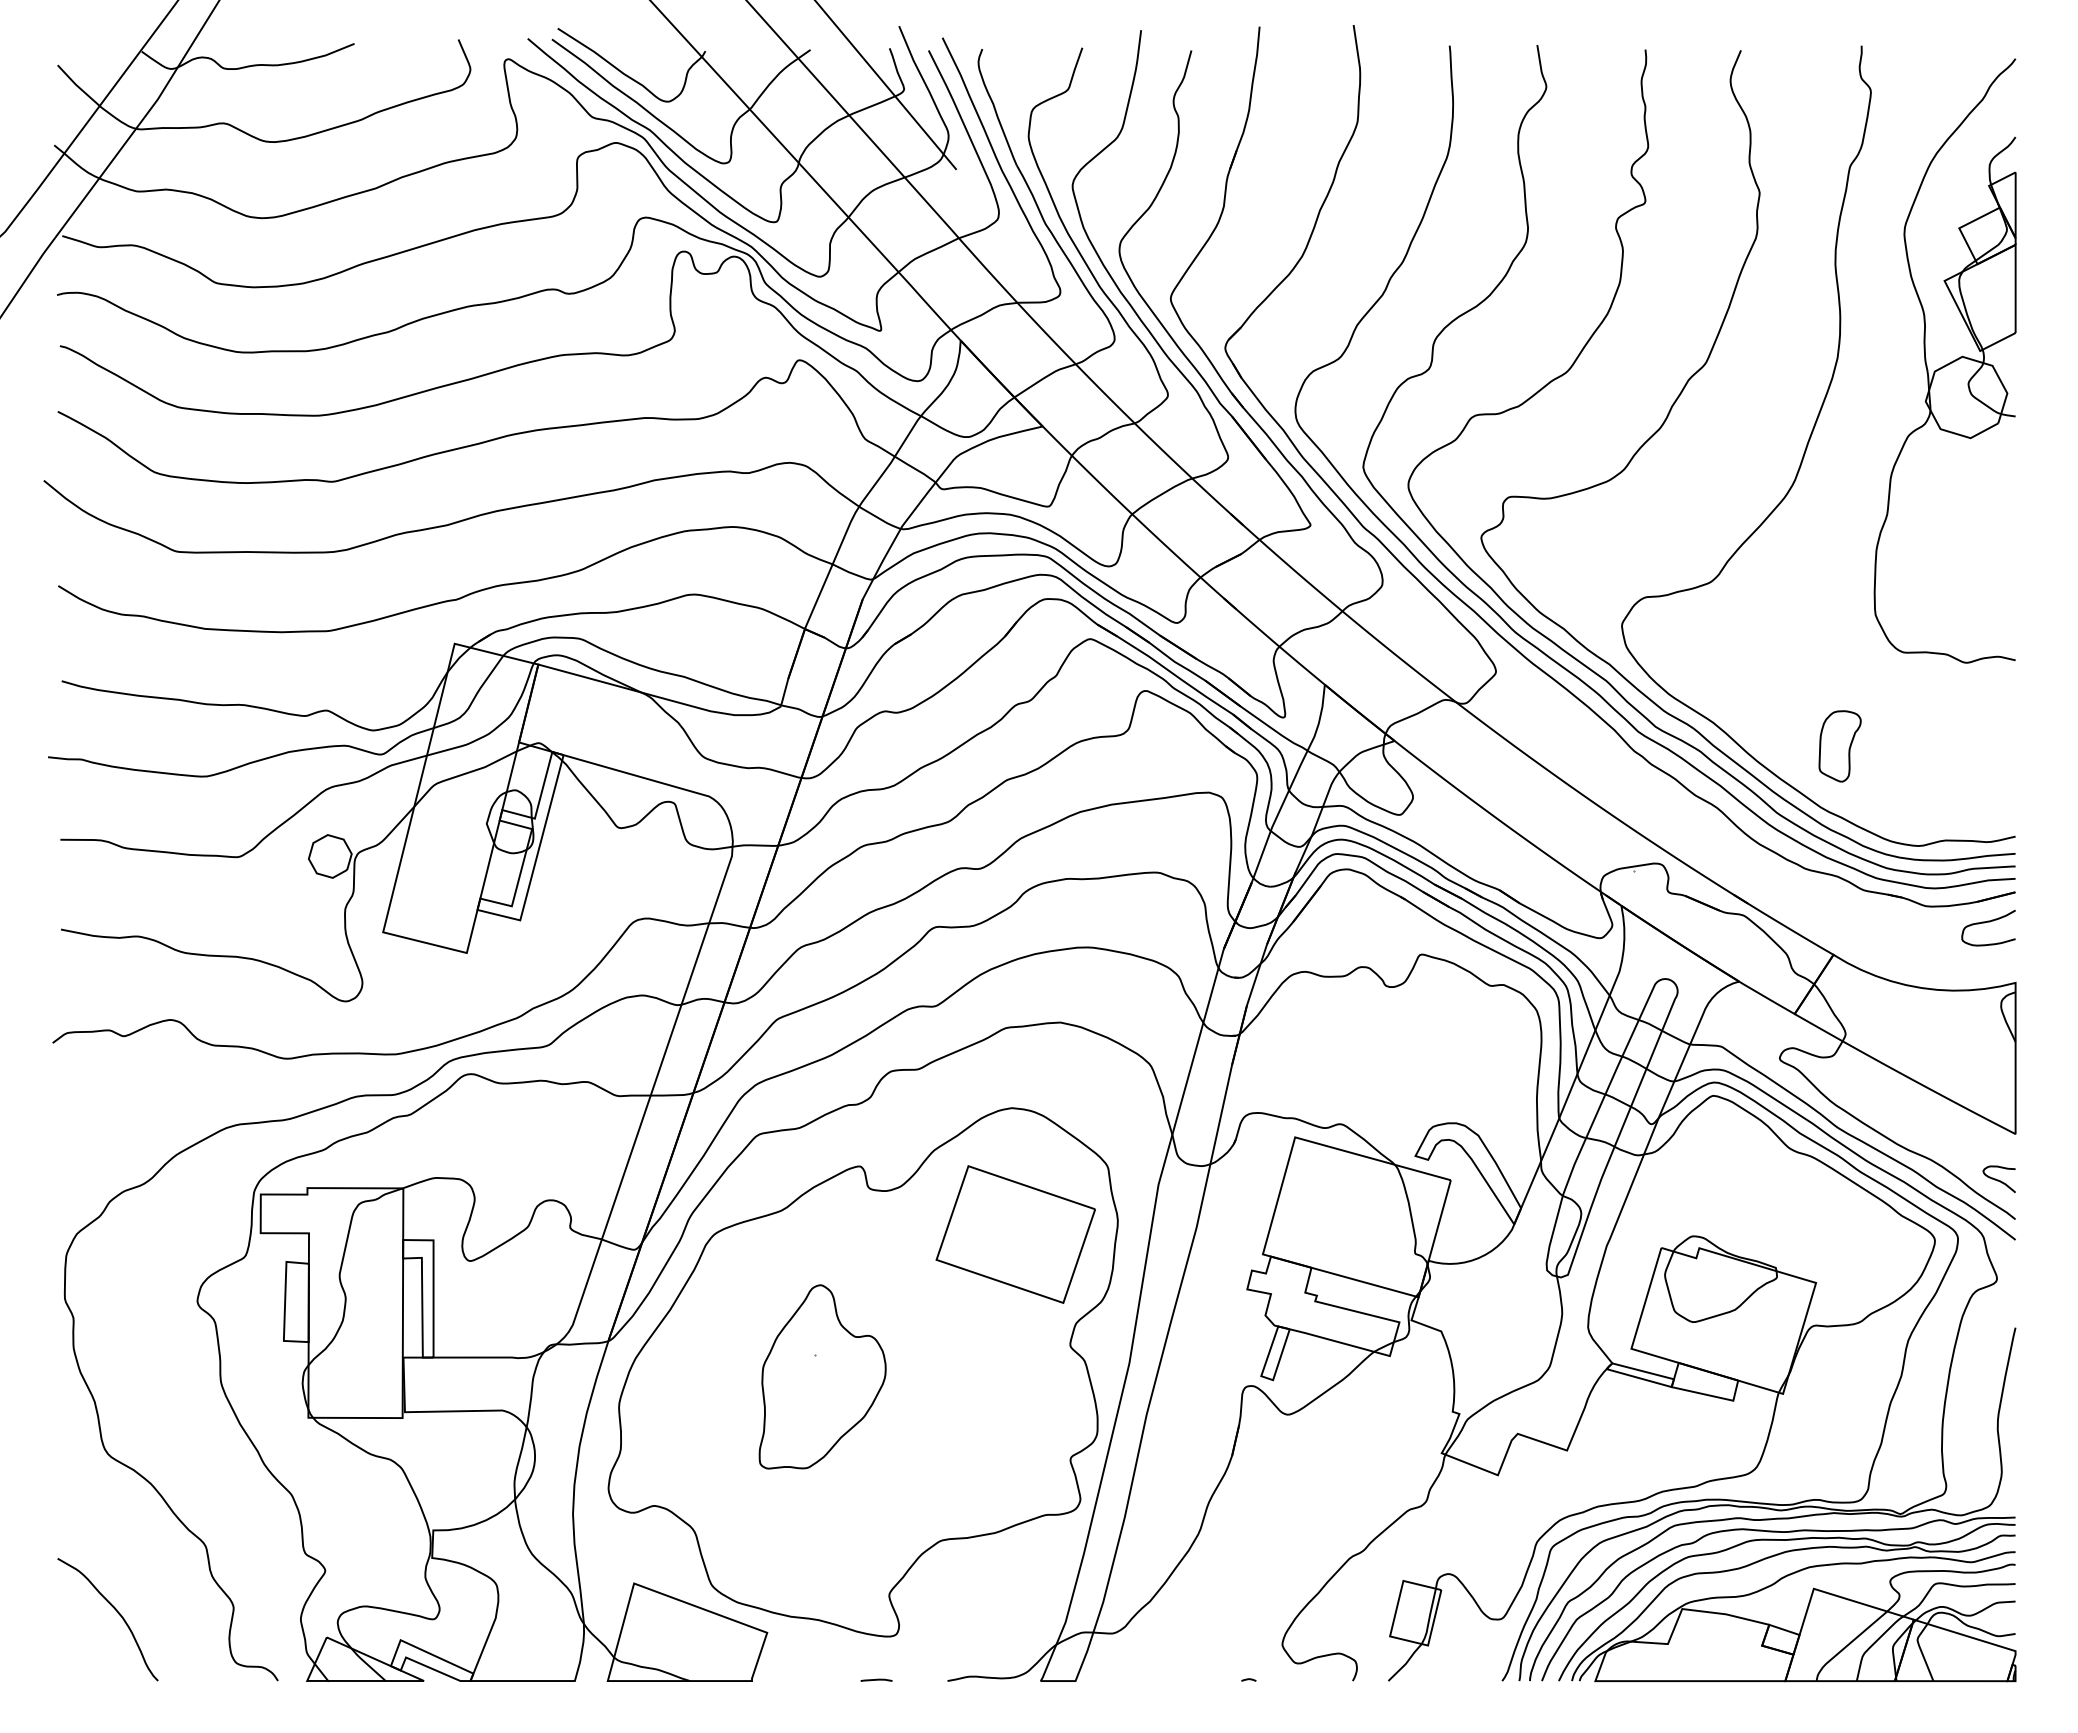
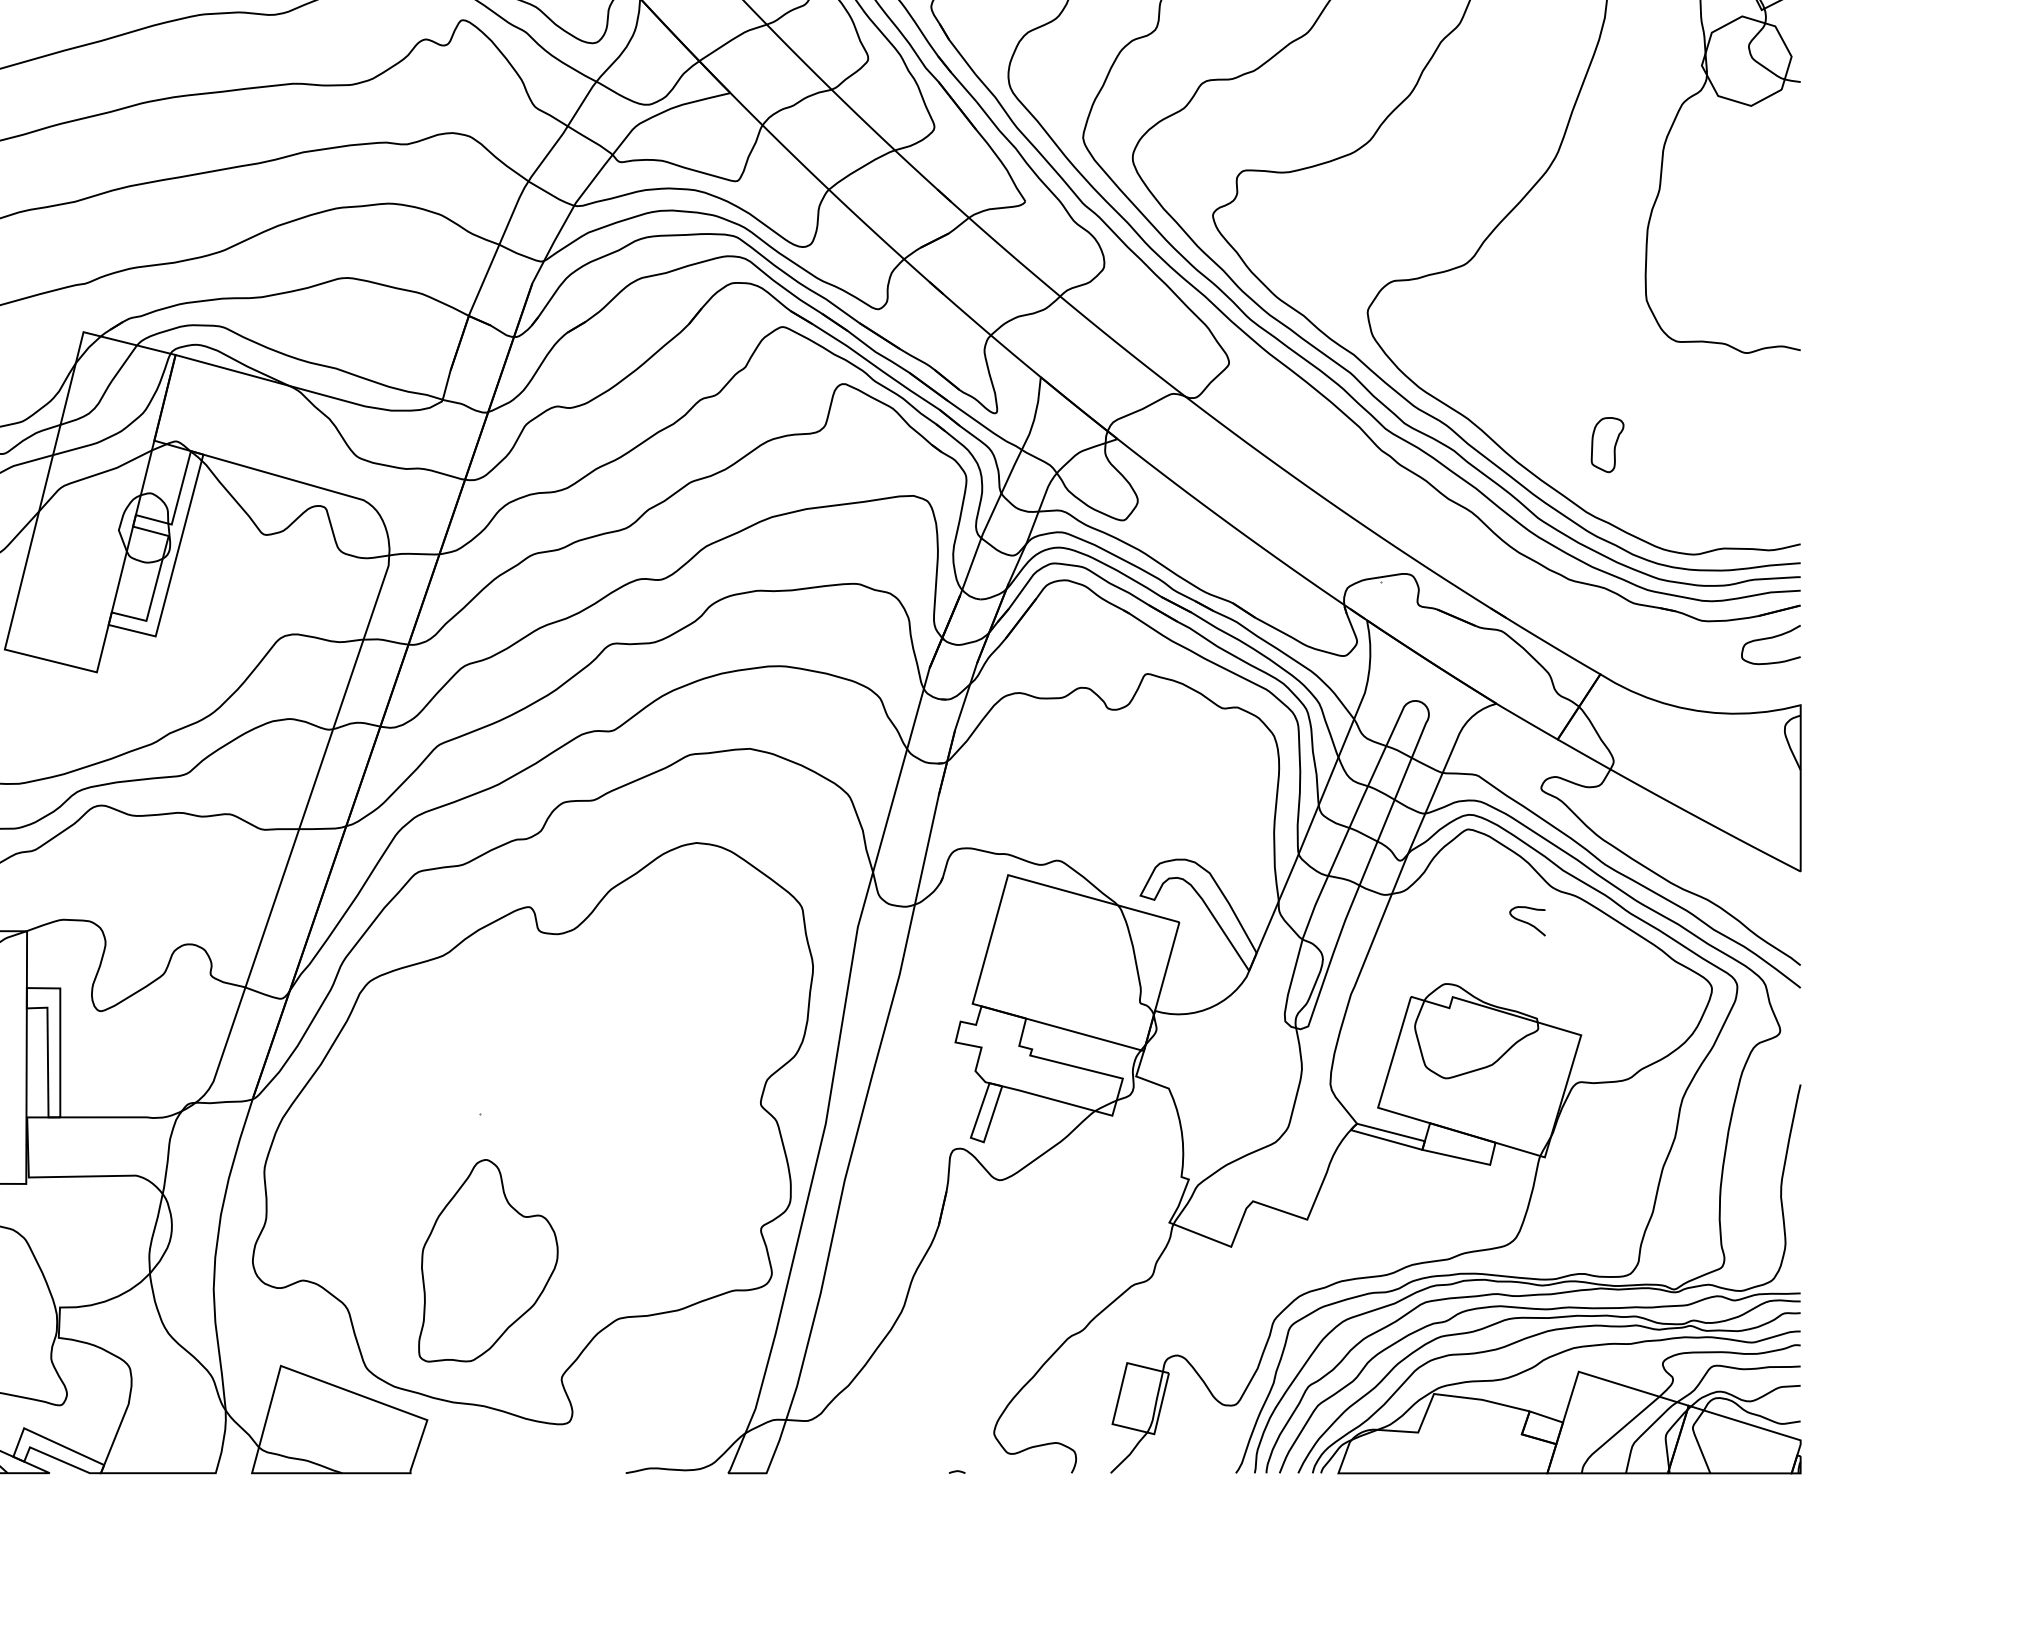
part: (1839, 746) -> (1606, 445), size x0.7
curve: (1998, 1179) -> (1526, 921), moved
part: (1015, 1234) -> (700, 981), removed
part: (822, 1376) -> (488, 1260), moved
line: (876, 1679) -> (547, 1471), removed

